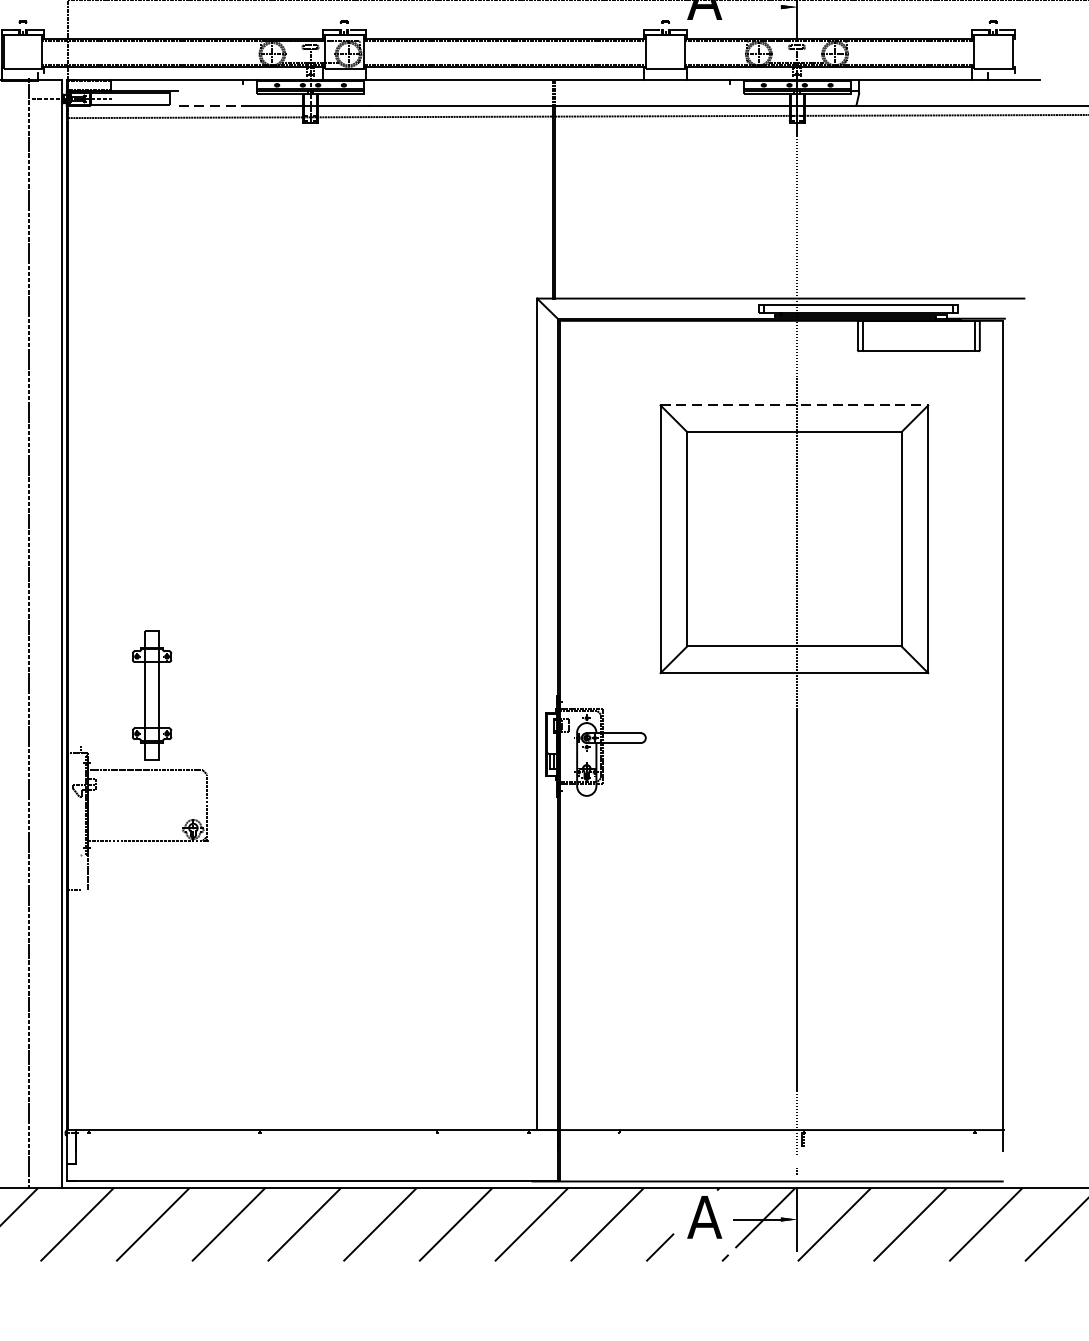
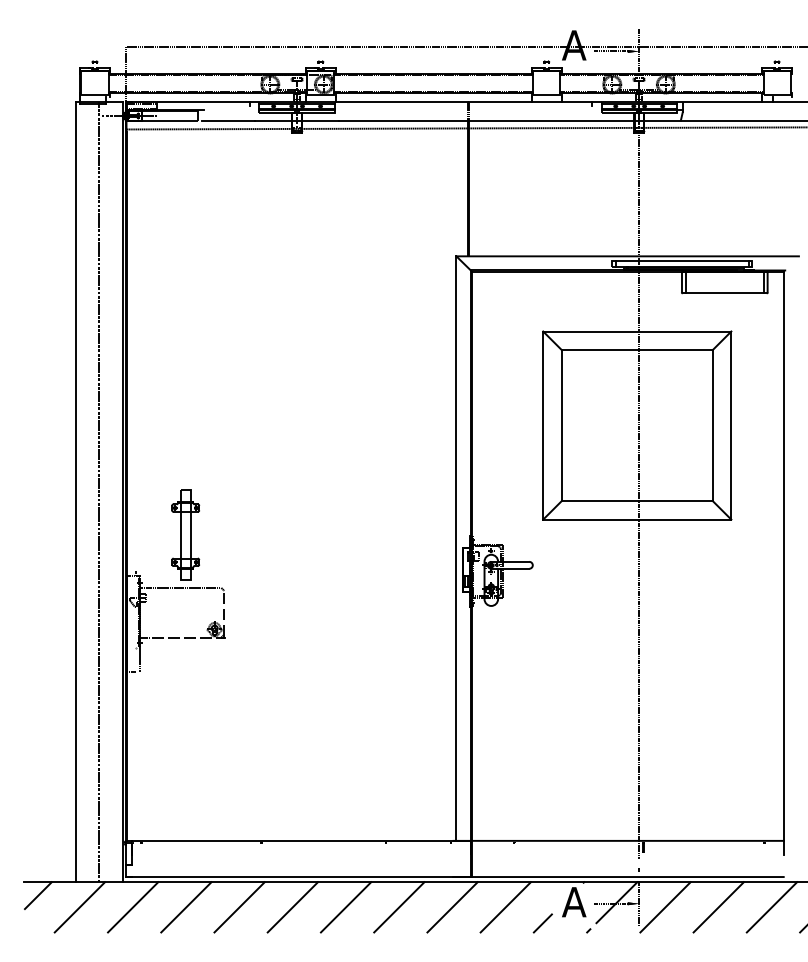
line: (756, 7) -> (610, 51), added
line: (212, 105) -> (228, 120), dashed -> solid
line: (794, 405) -> (637, 331), dashed -> solid

